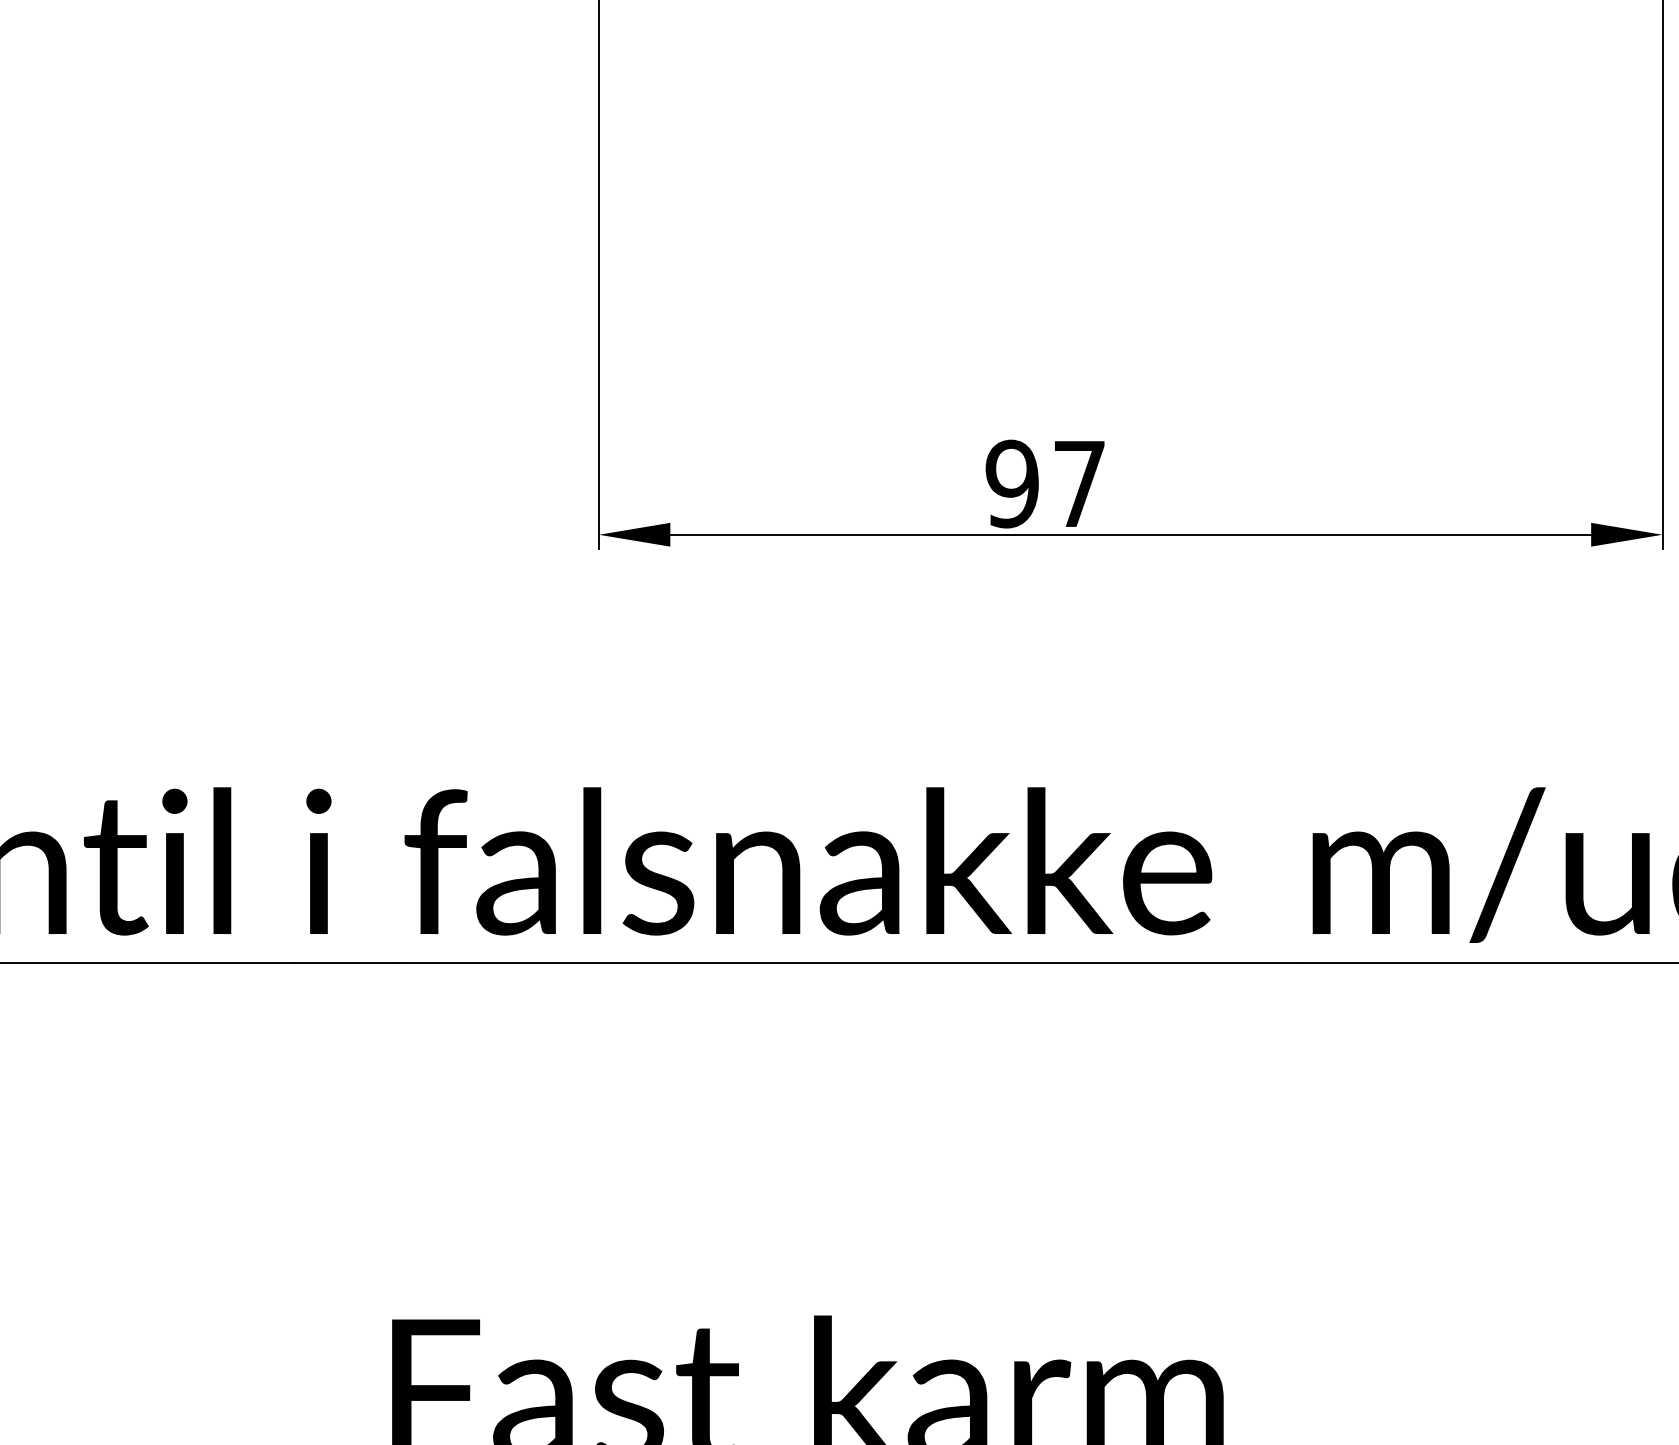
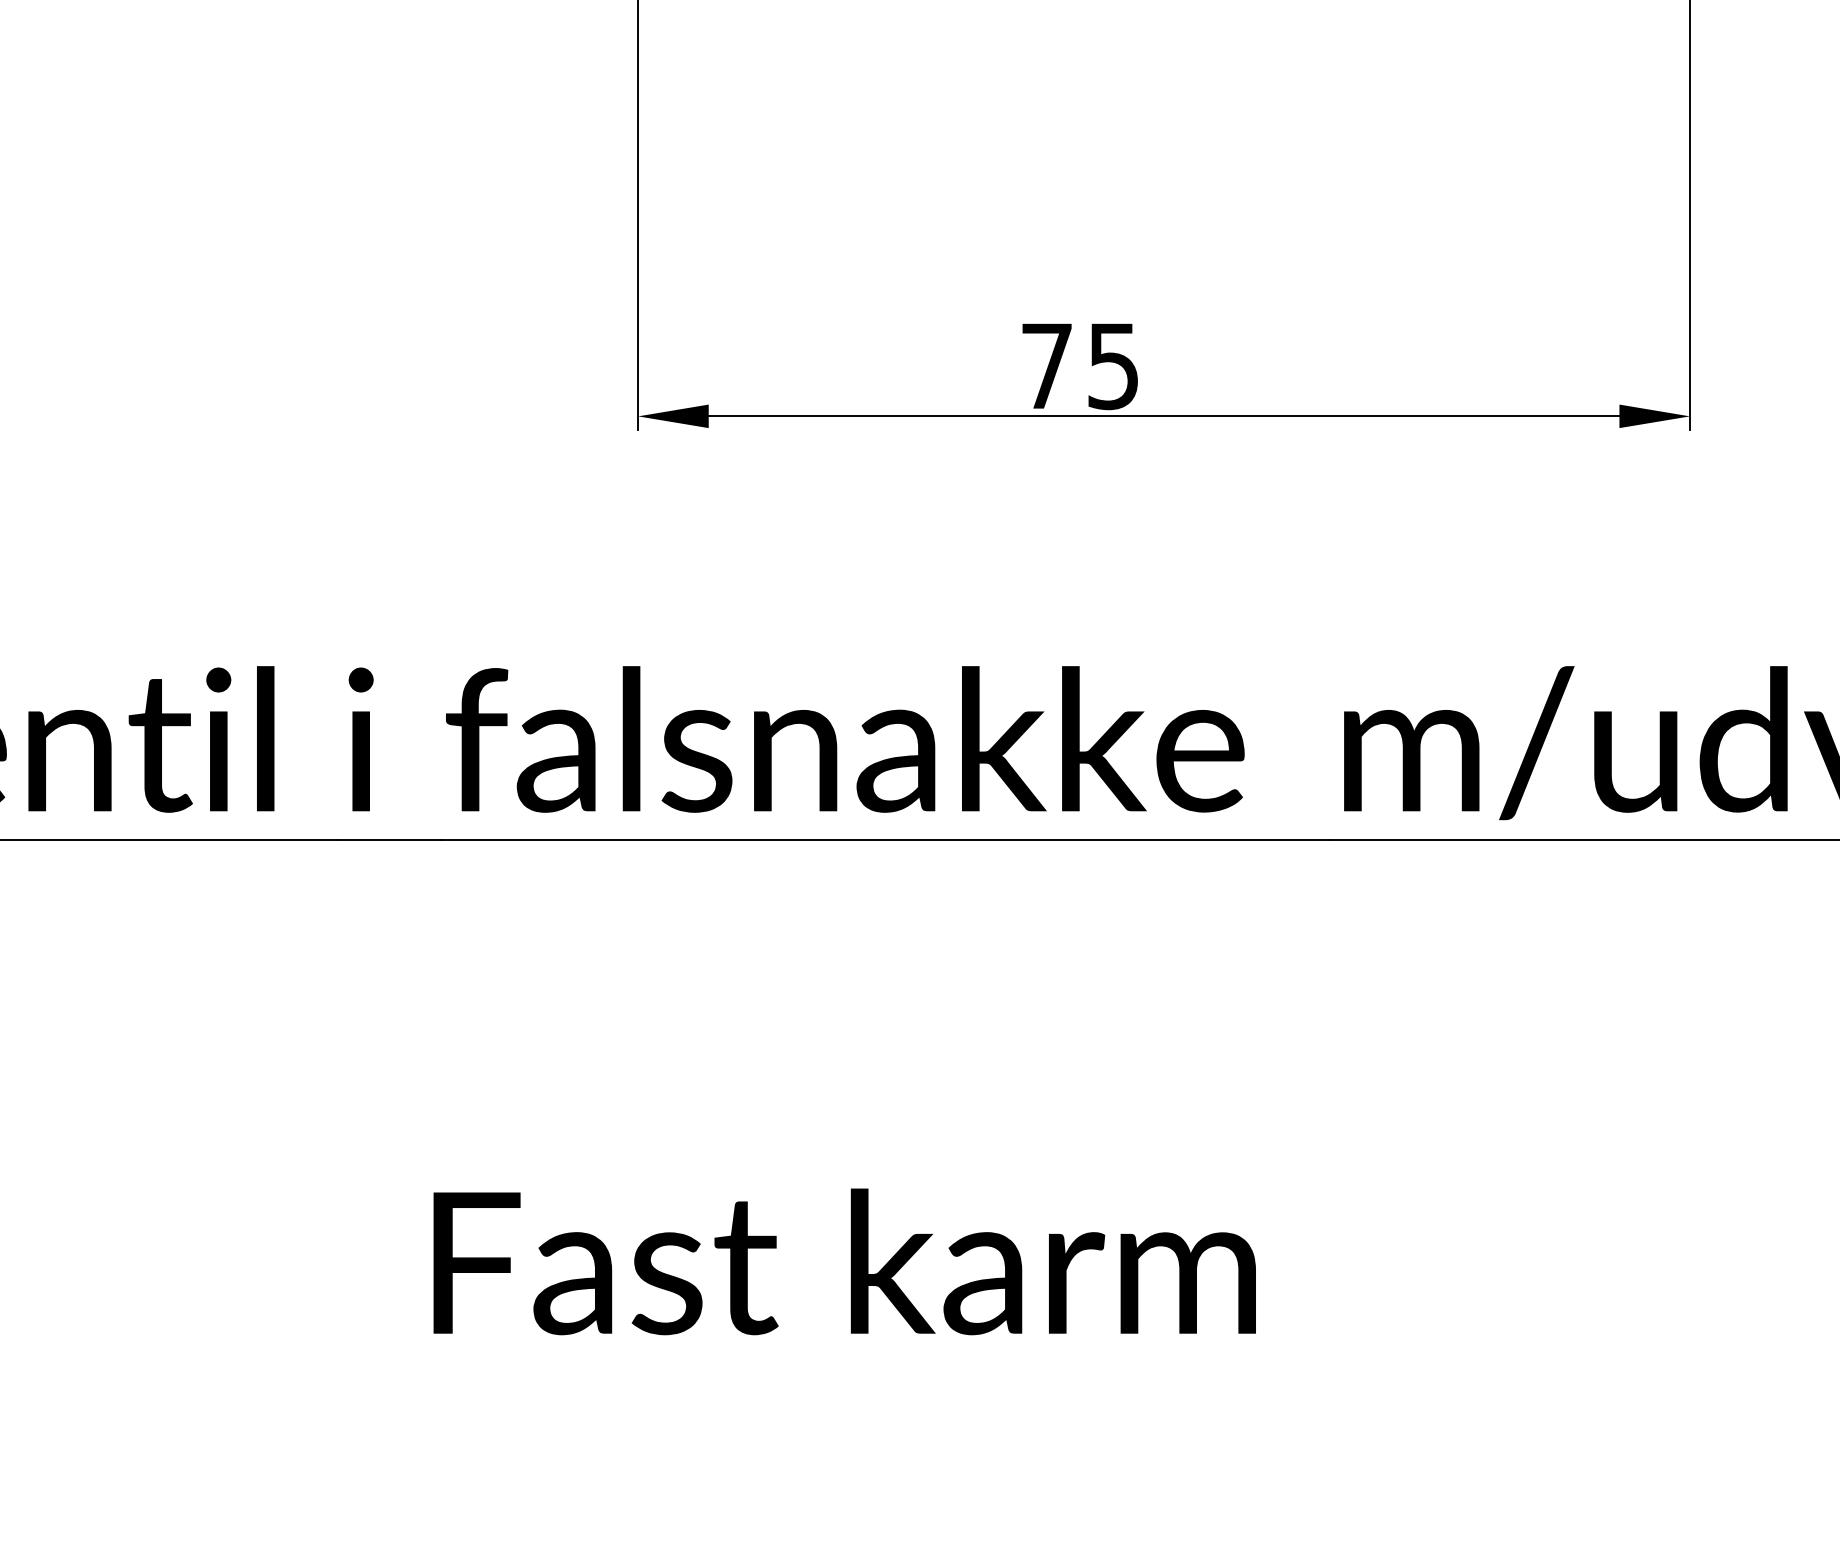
text: (1045, 484) -> (1079, 366), 97 -> 75

